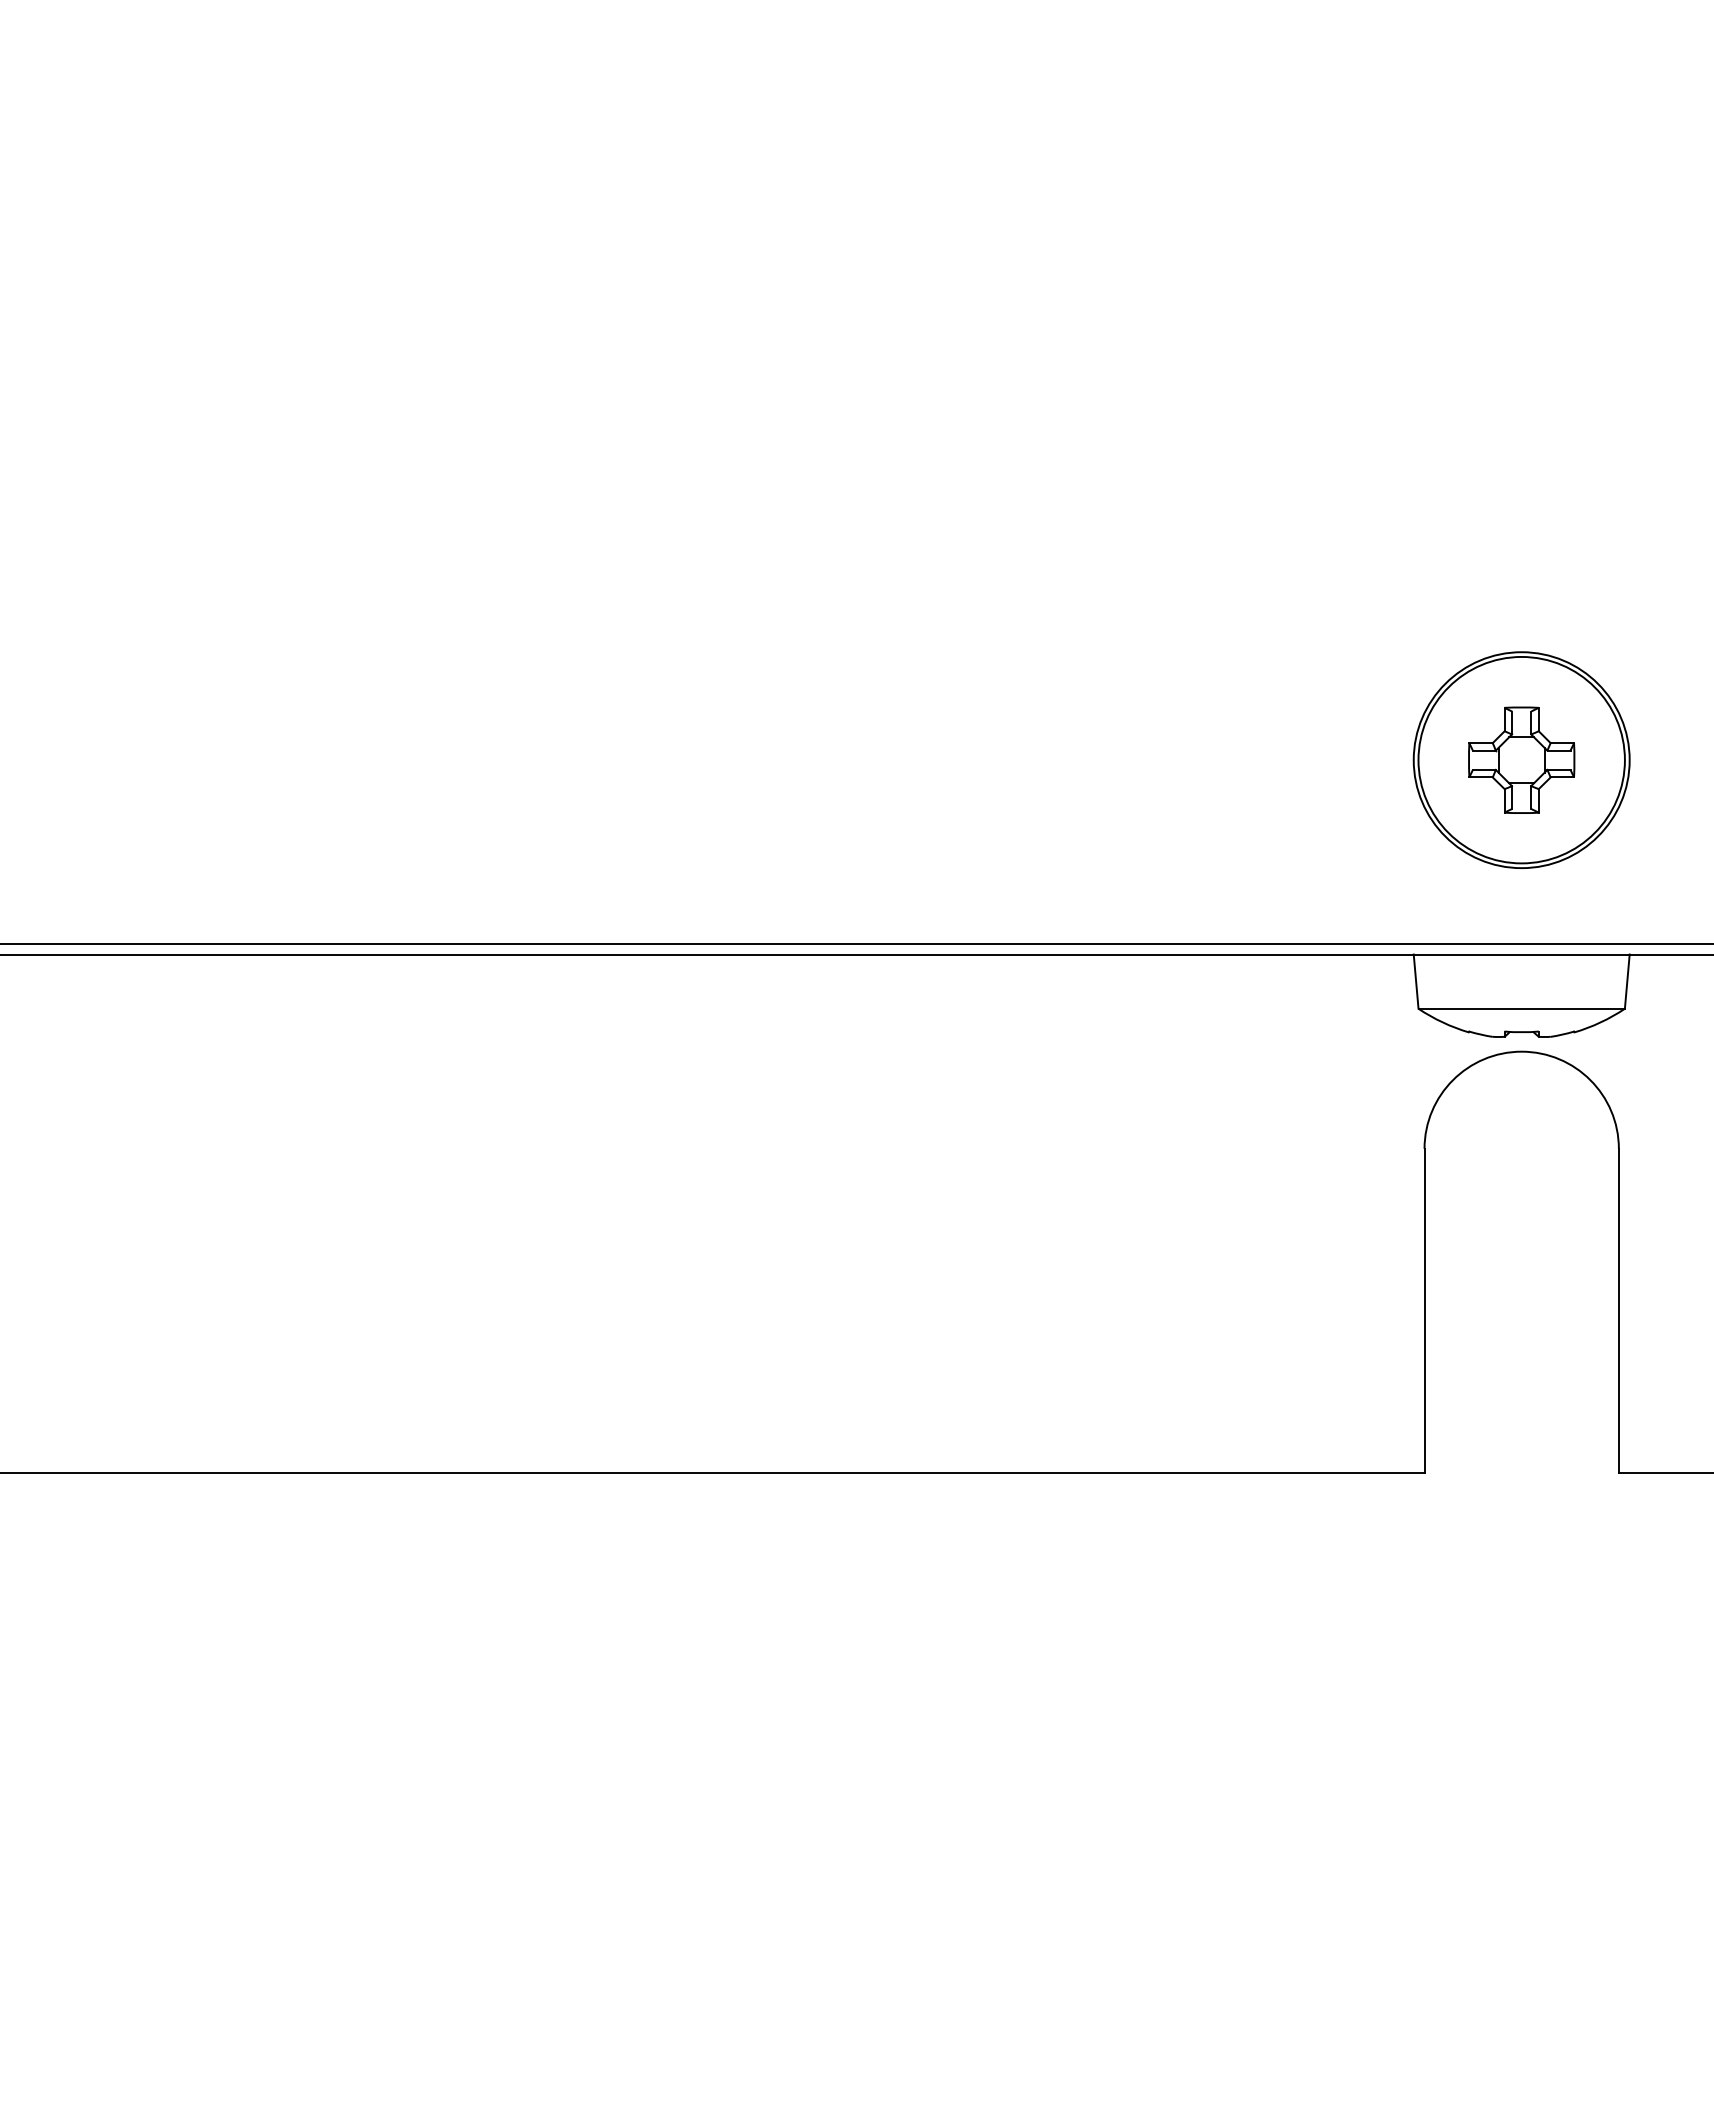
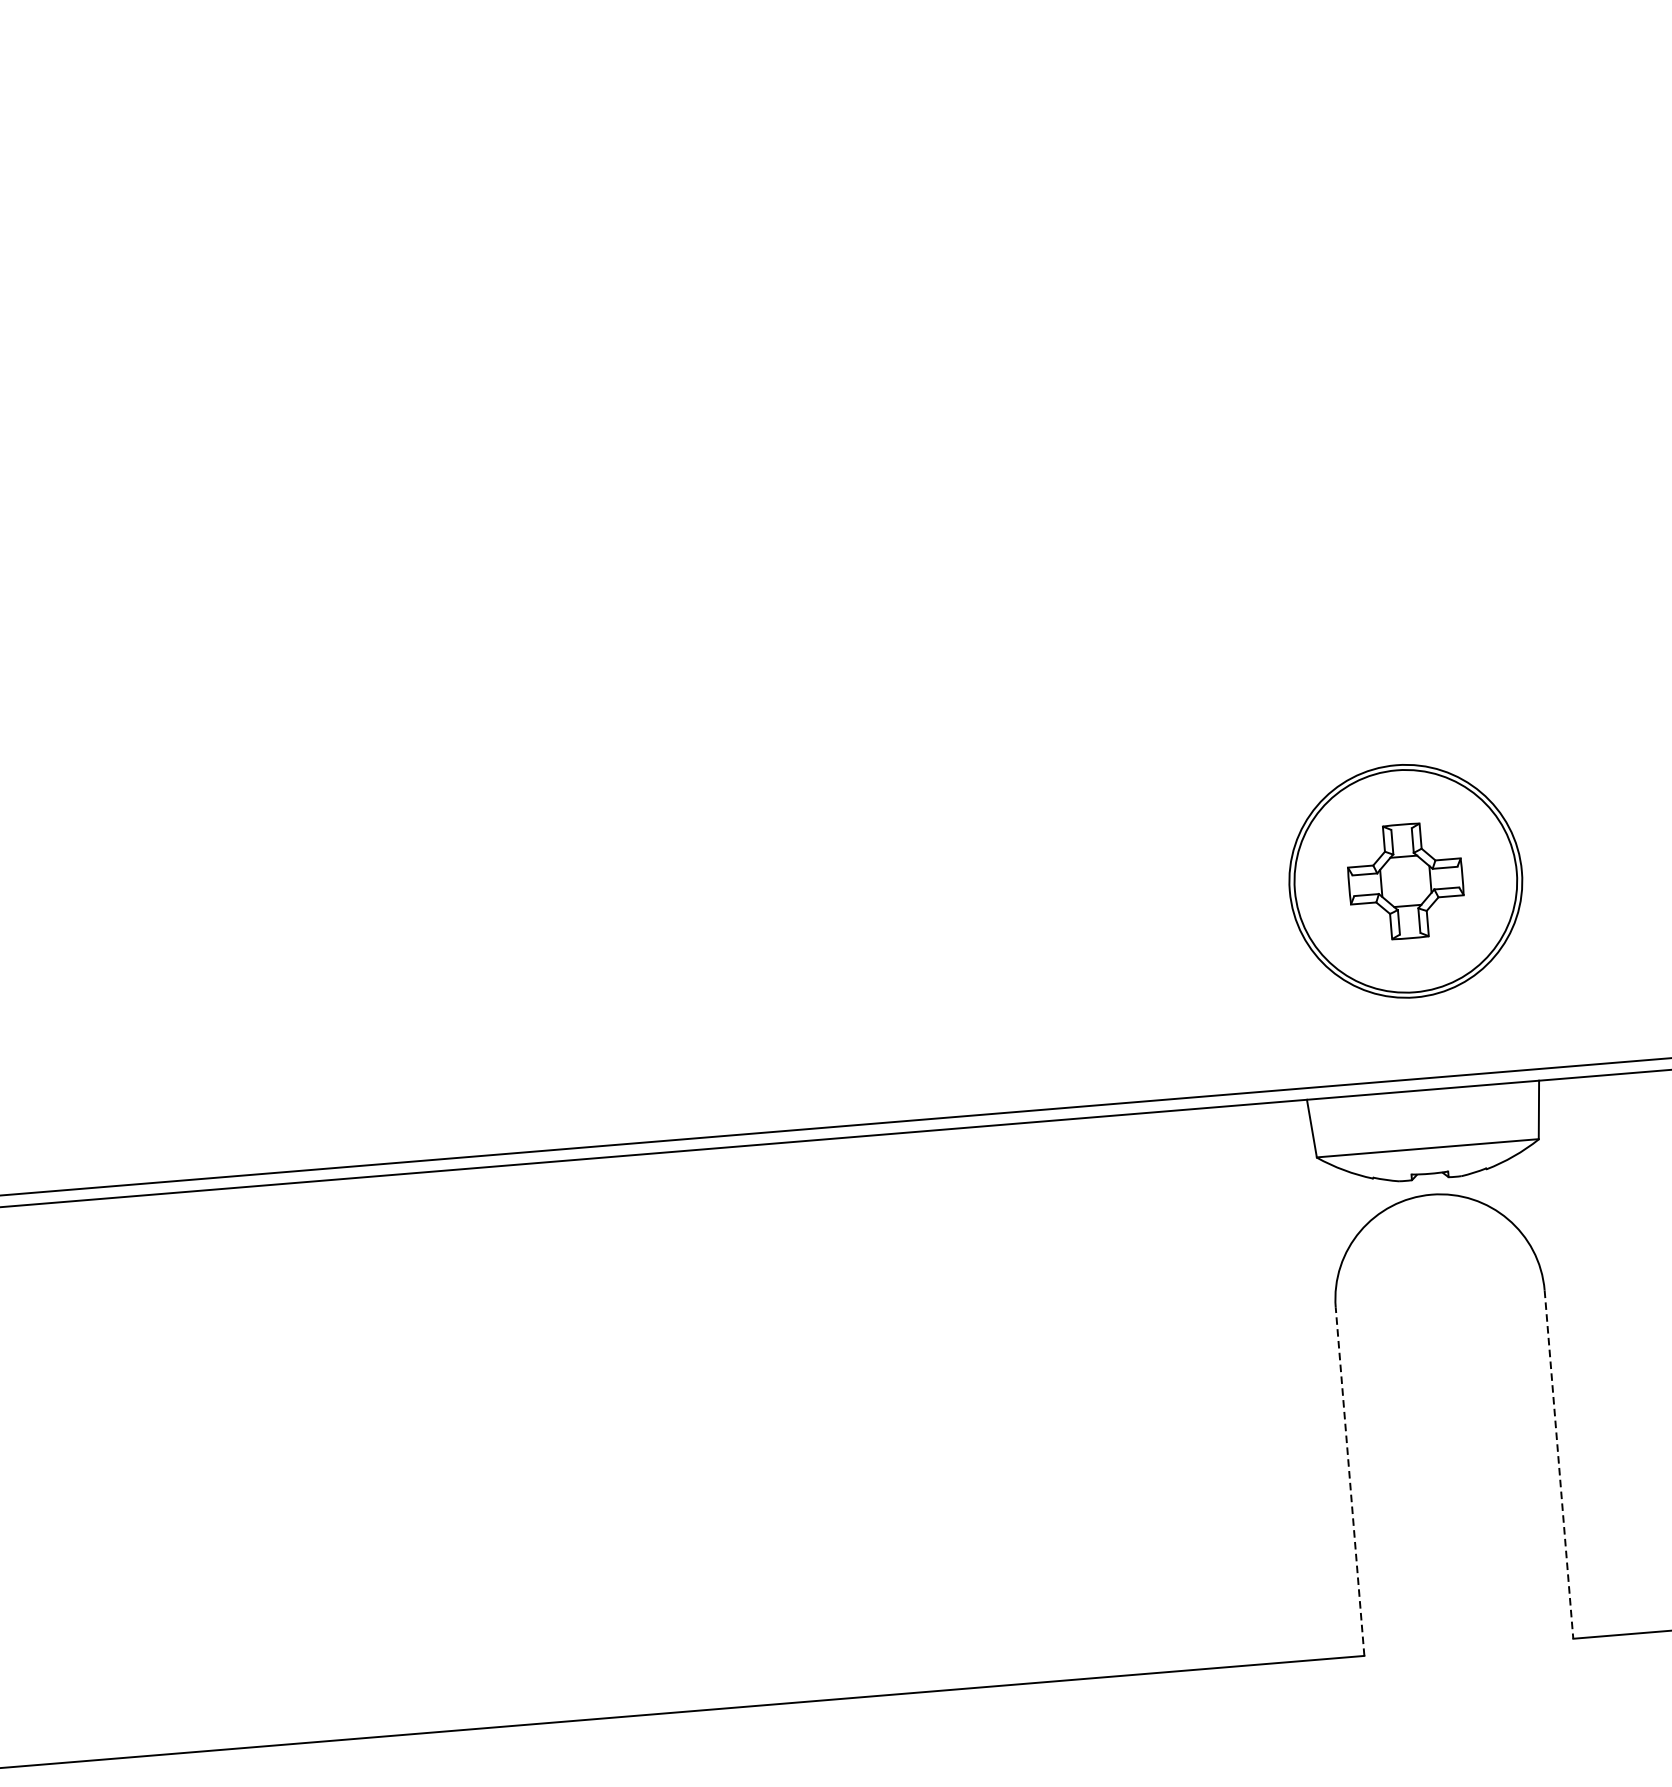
line: (1424, 1310) -> (1349, 1481), solid -> dashed
line: (1618, 1310) -> (1558, 1464), solid -> dashed

